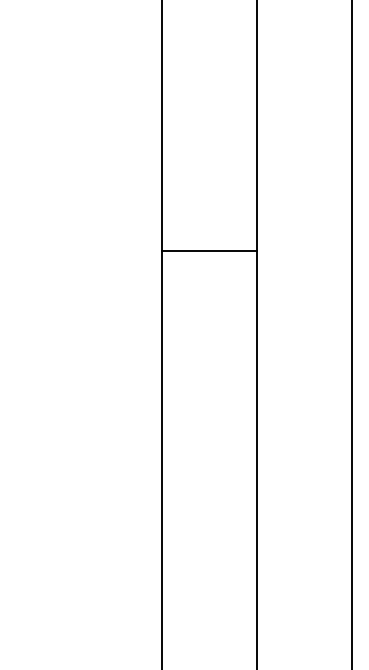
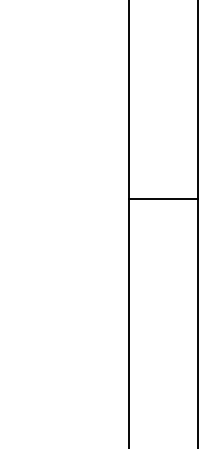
line: (208, 251) -> (162, 199), moved

